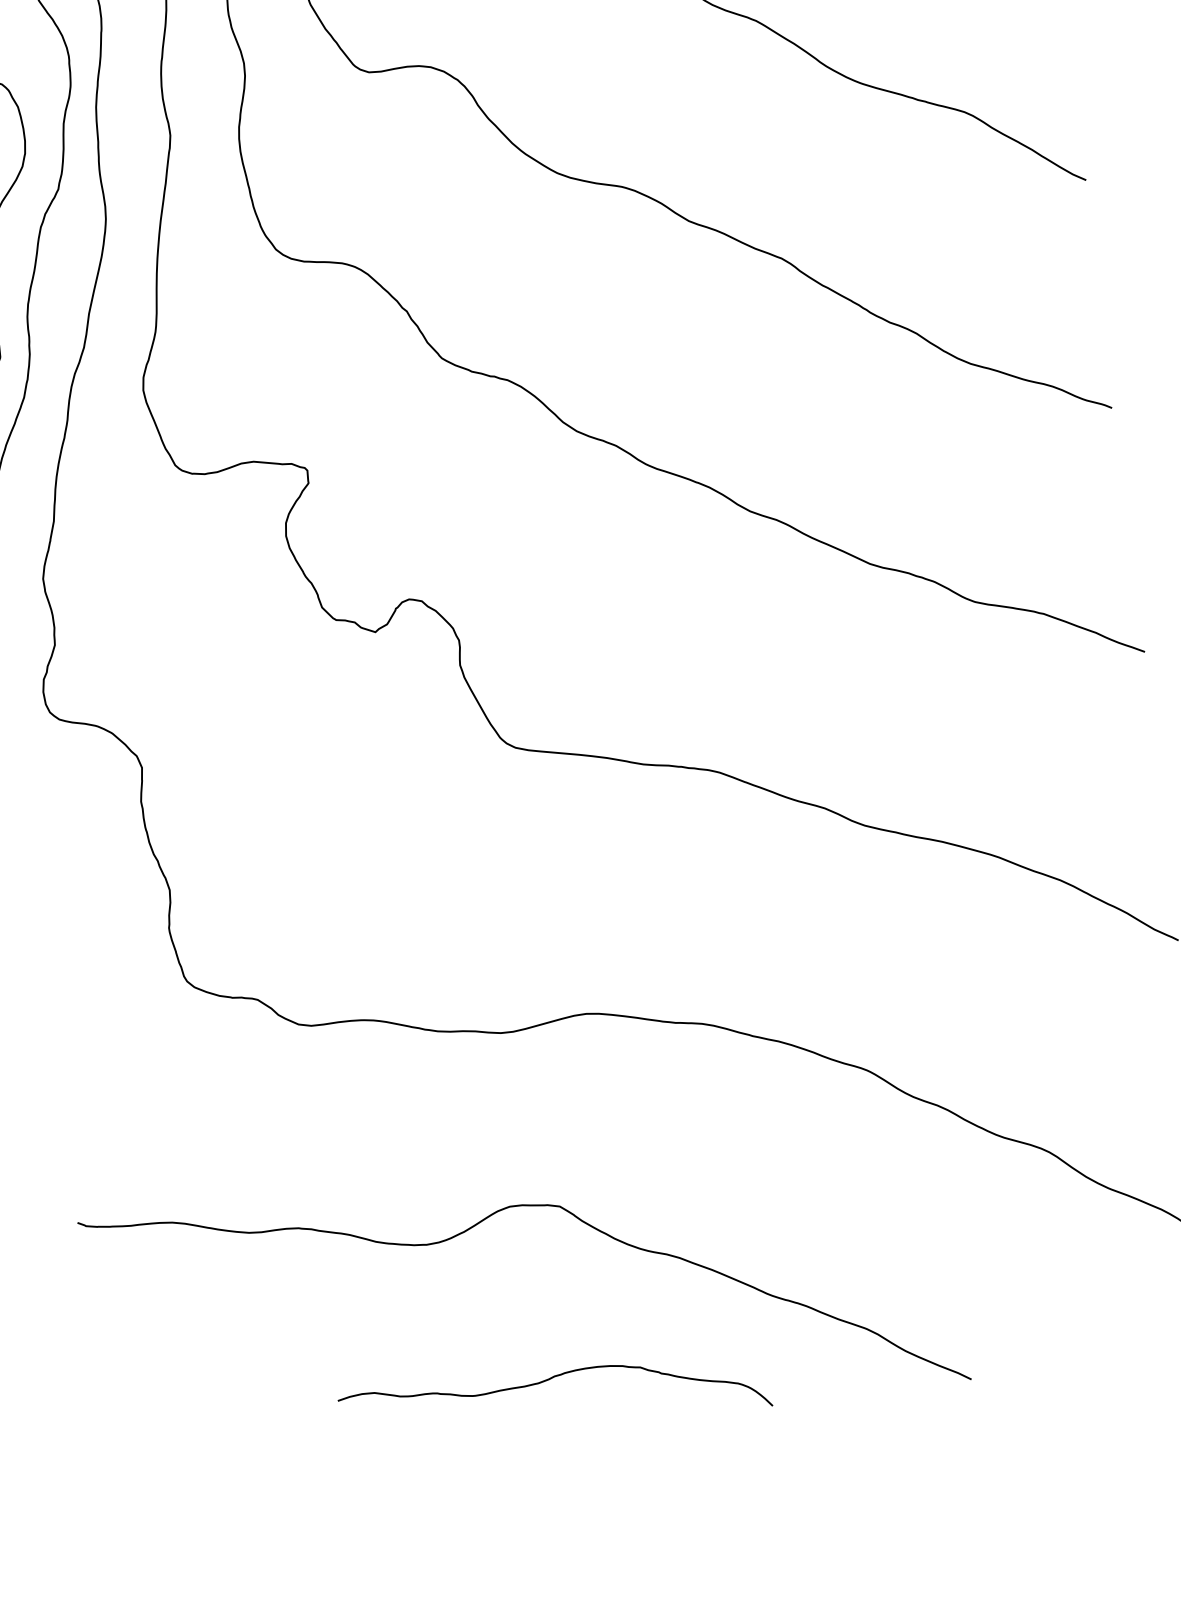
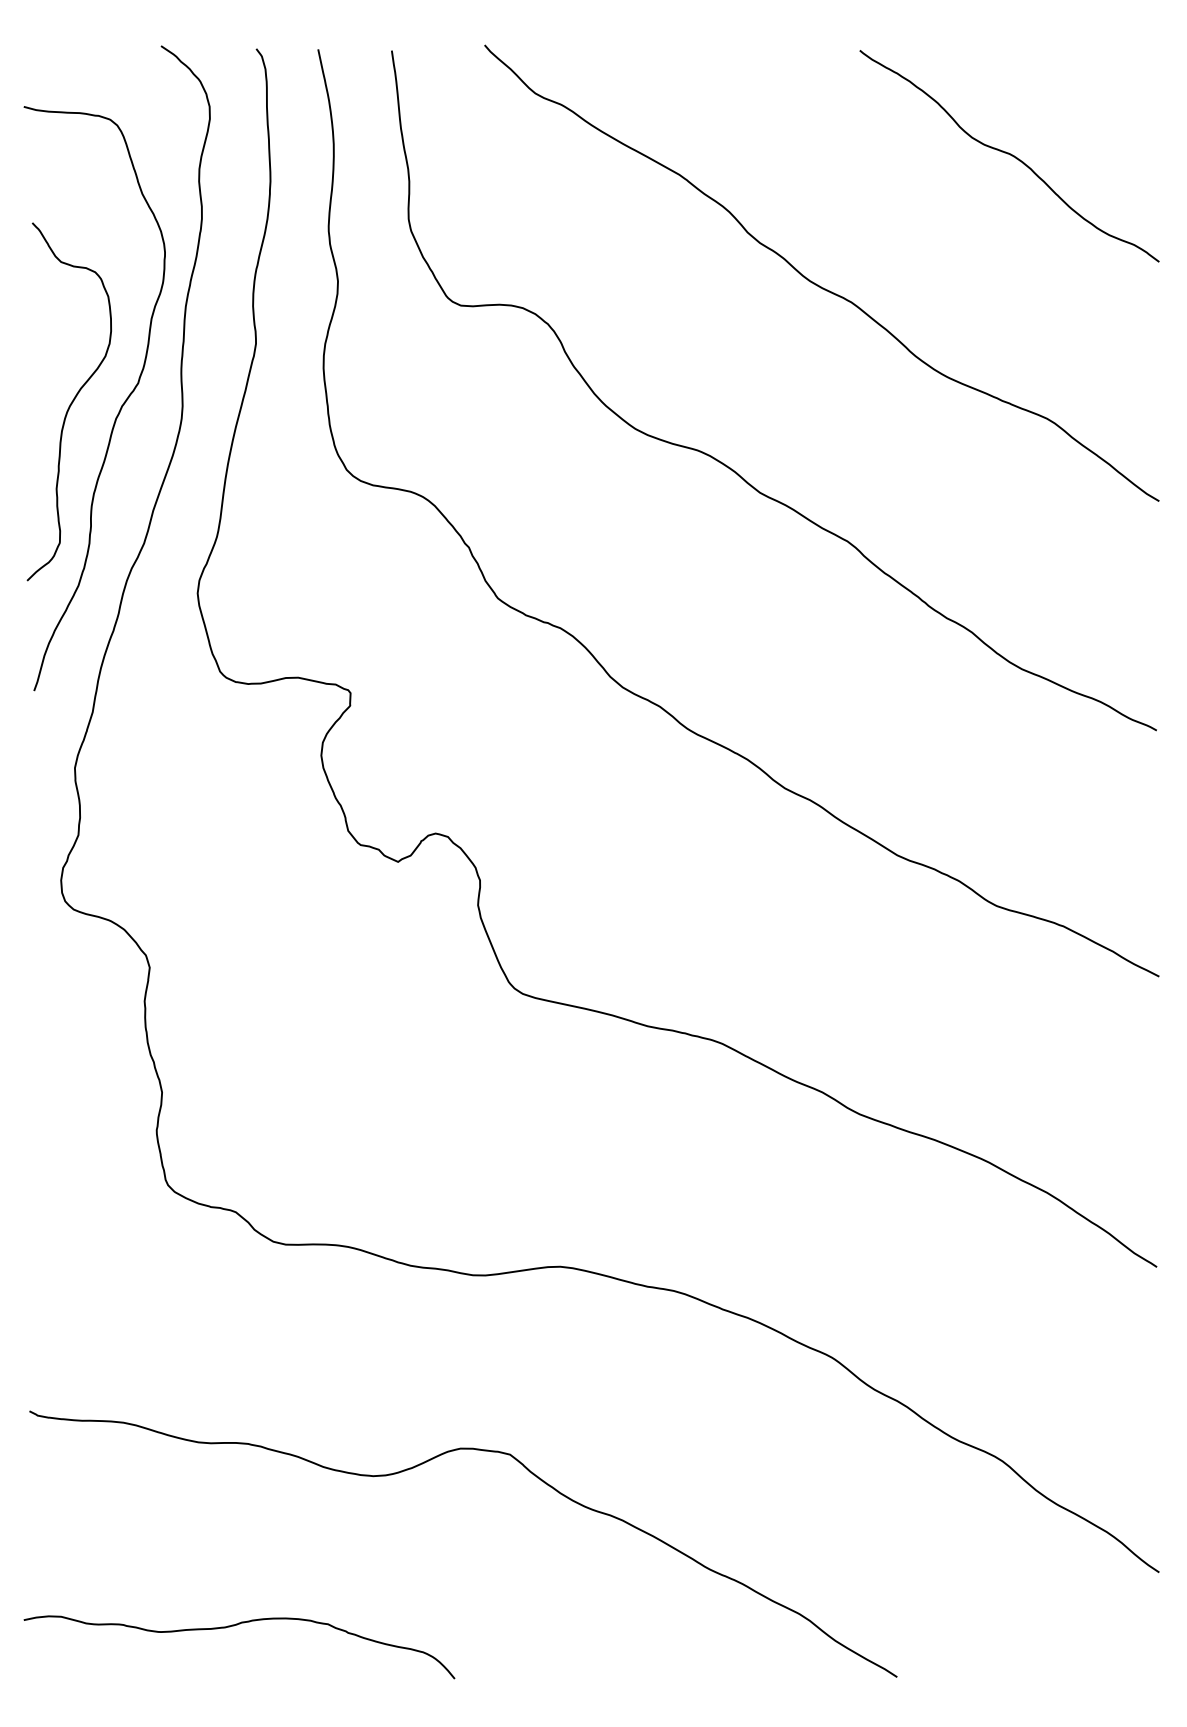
curve: (547, 1381) -> (234, 1626), moved

